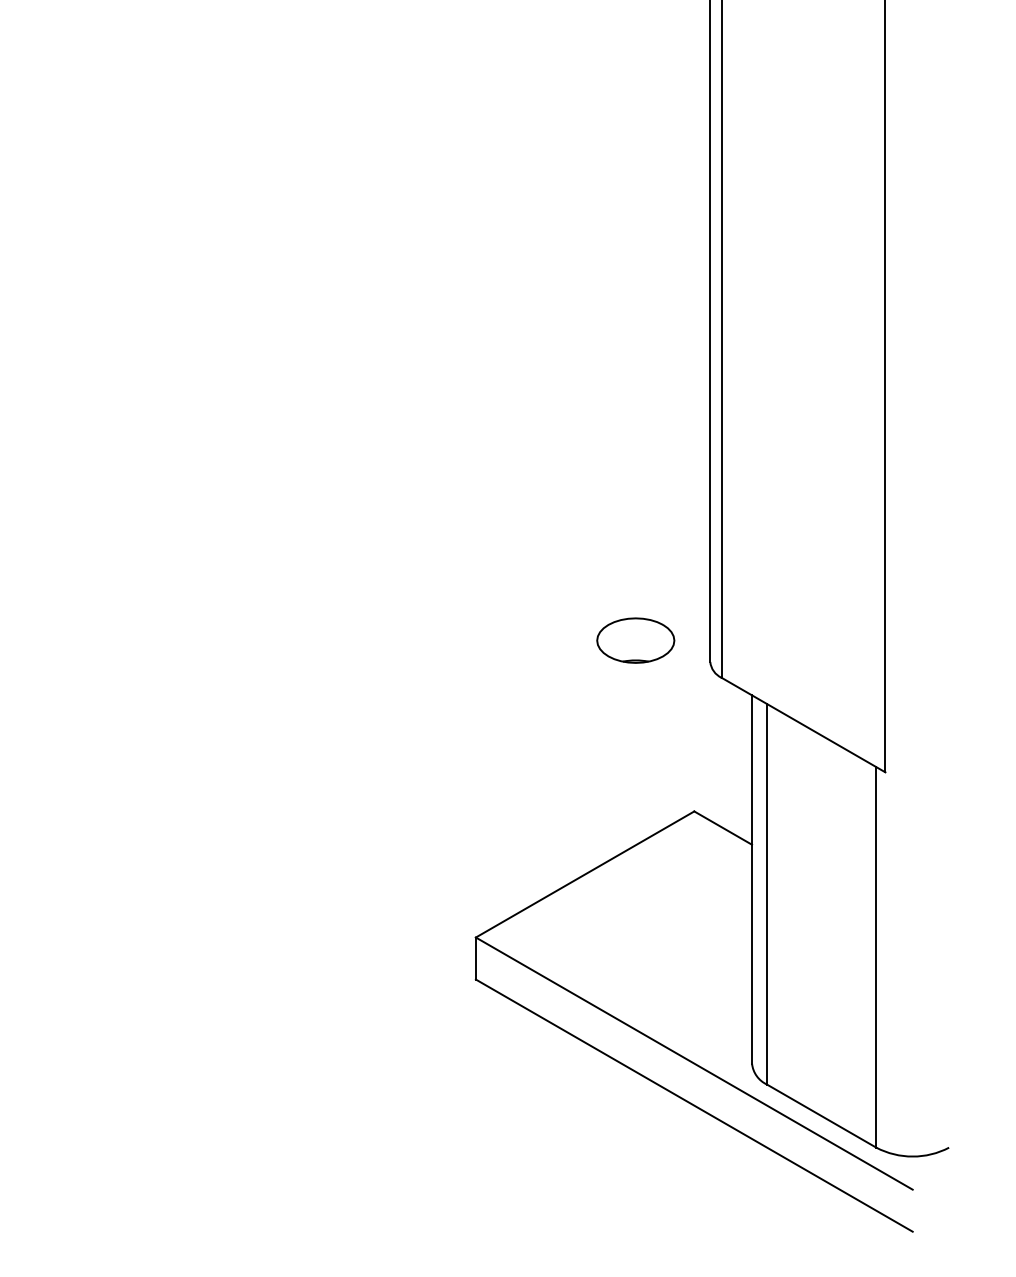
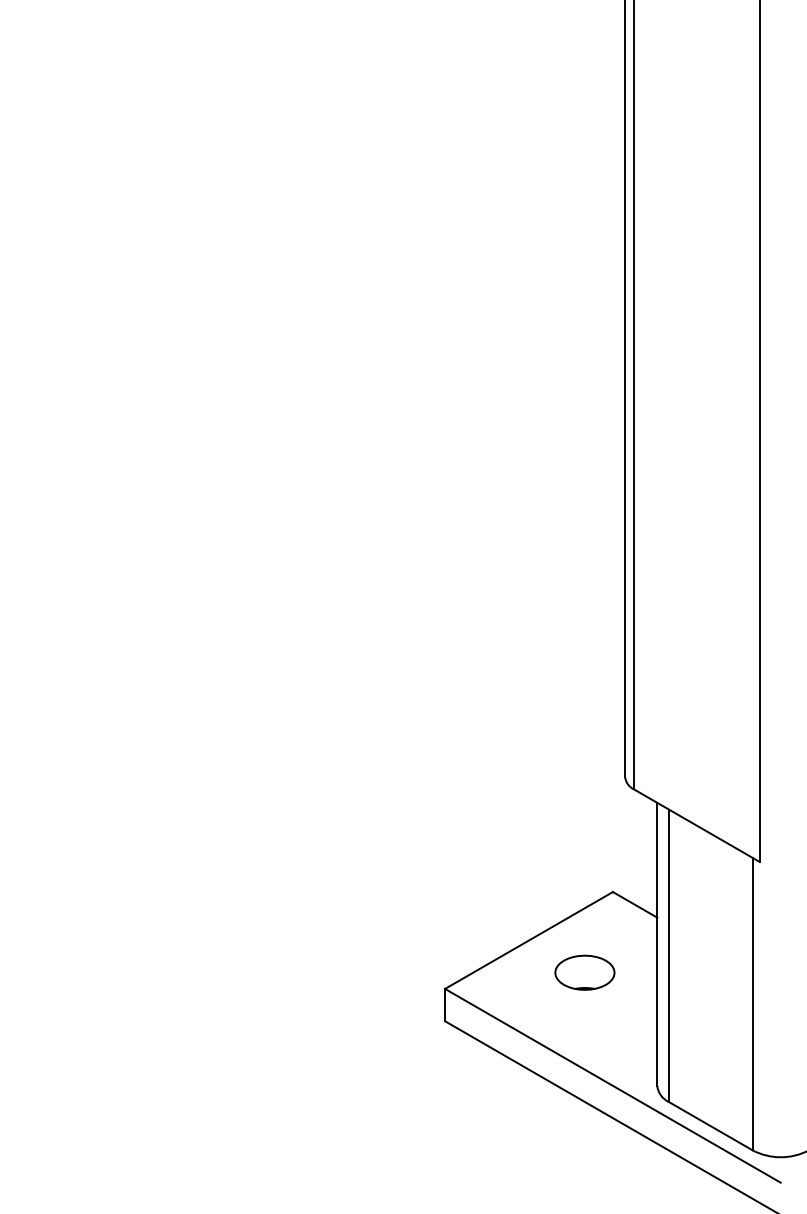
part: (635, 640) -> (584, 972), moved

